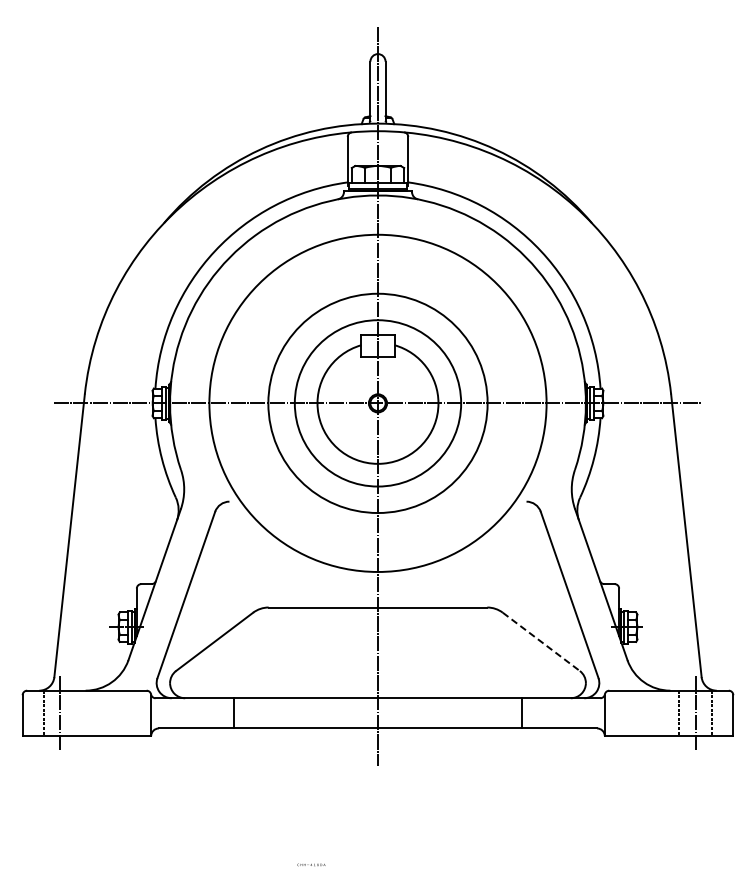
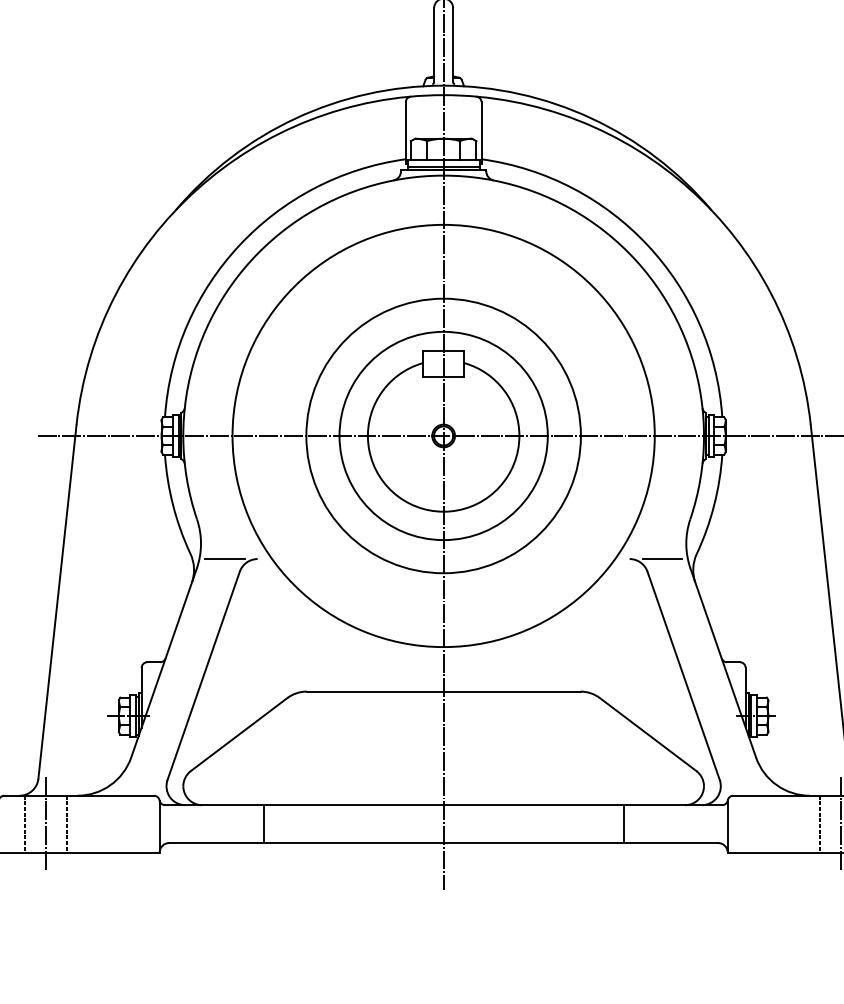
line: (203, 501) -> (225, 558), added
line: (552, 501) -> (662, 558), added
line: (541, 642) -> (648, 735), dashed -> solid
line: (77, 713) -> (67, 824), added

